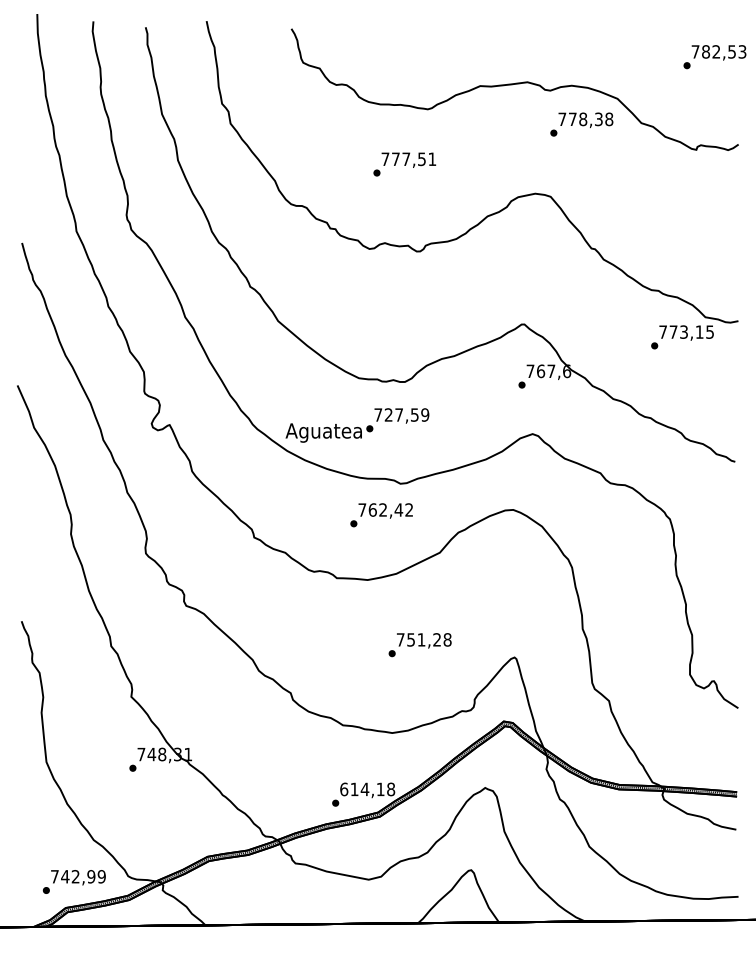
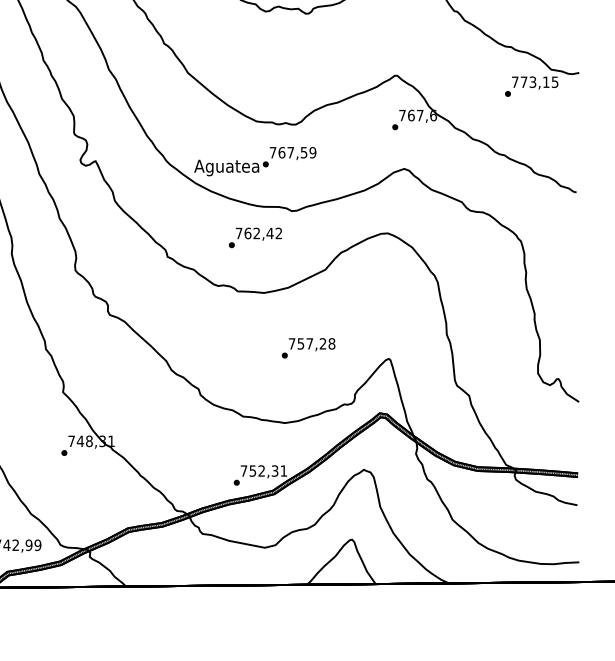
text: (388, 414) -> (281, 152), 727,59 -> 767,59
text: (381, 515) -> (255, 238), moved
text: (421, 639) -> (309, 343), 751,28 -> 757,28
text: (367, 789) -> (263, 471), 614,18 -> 752,31

